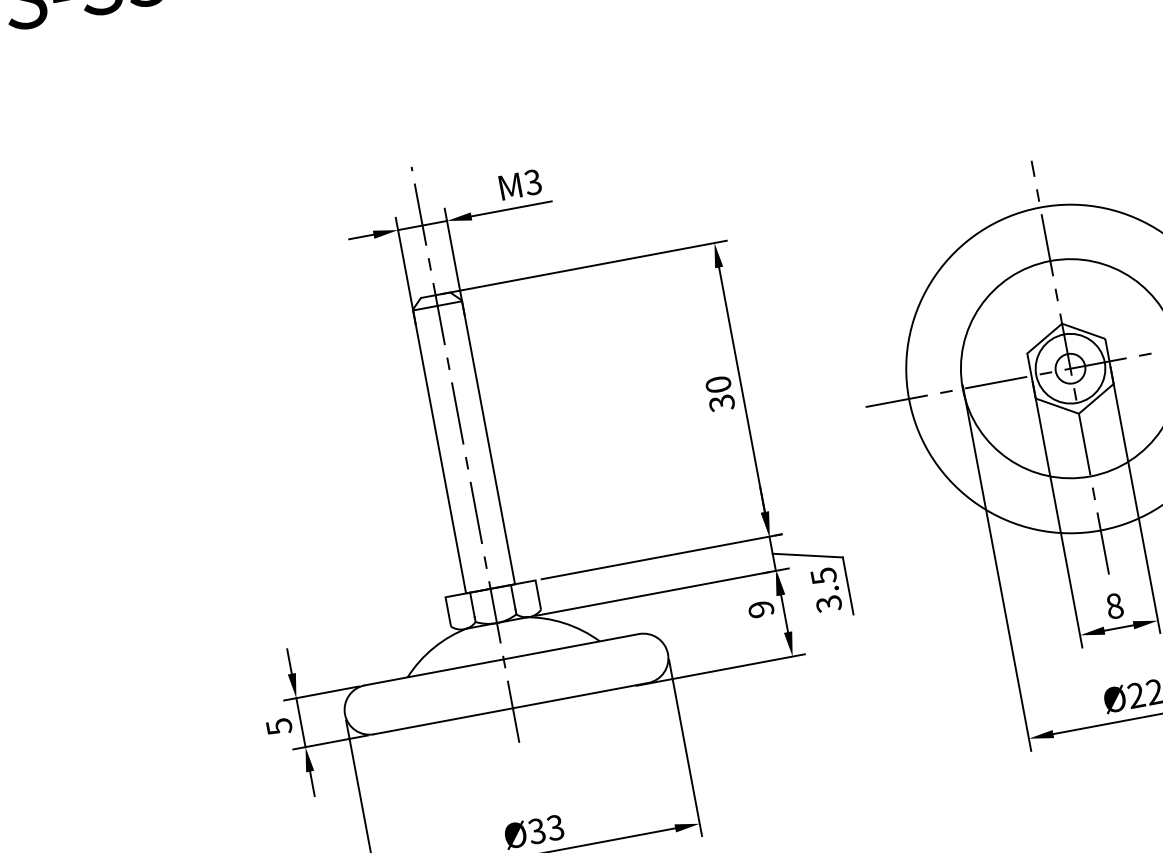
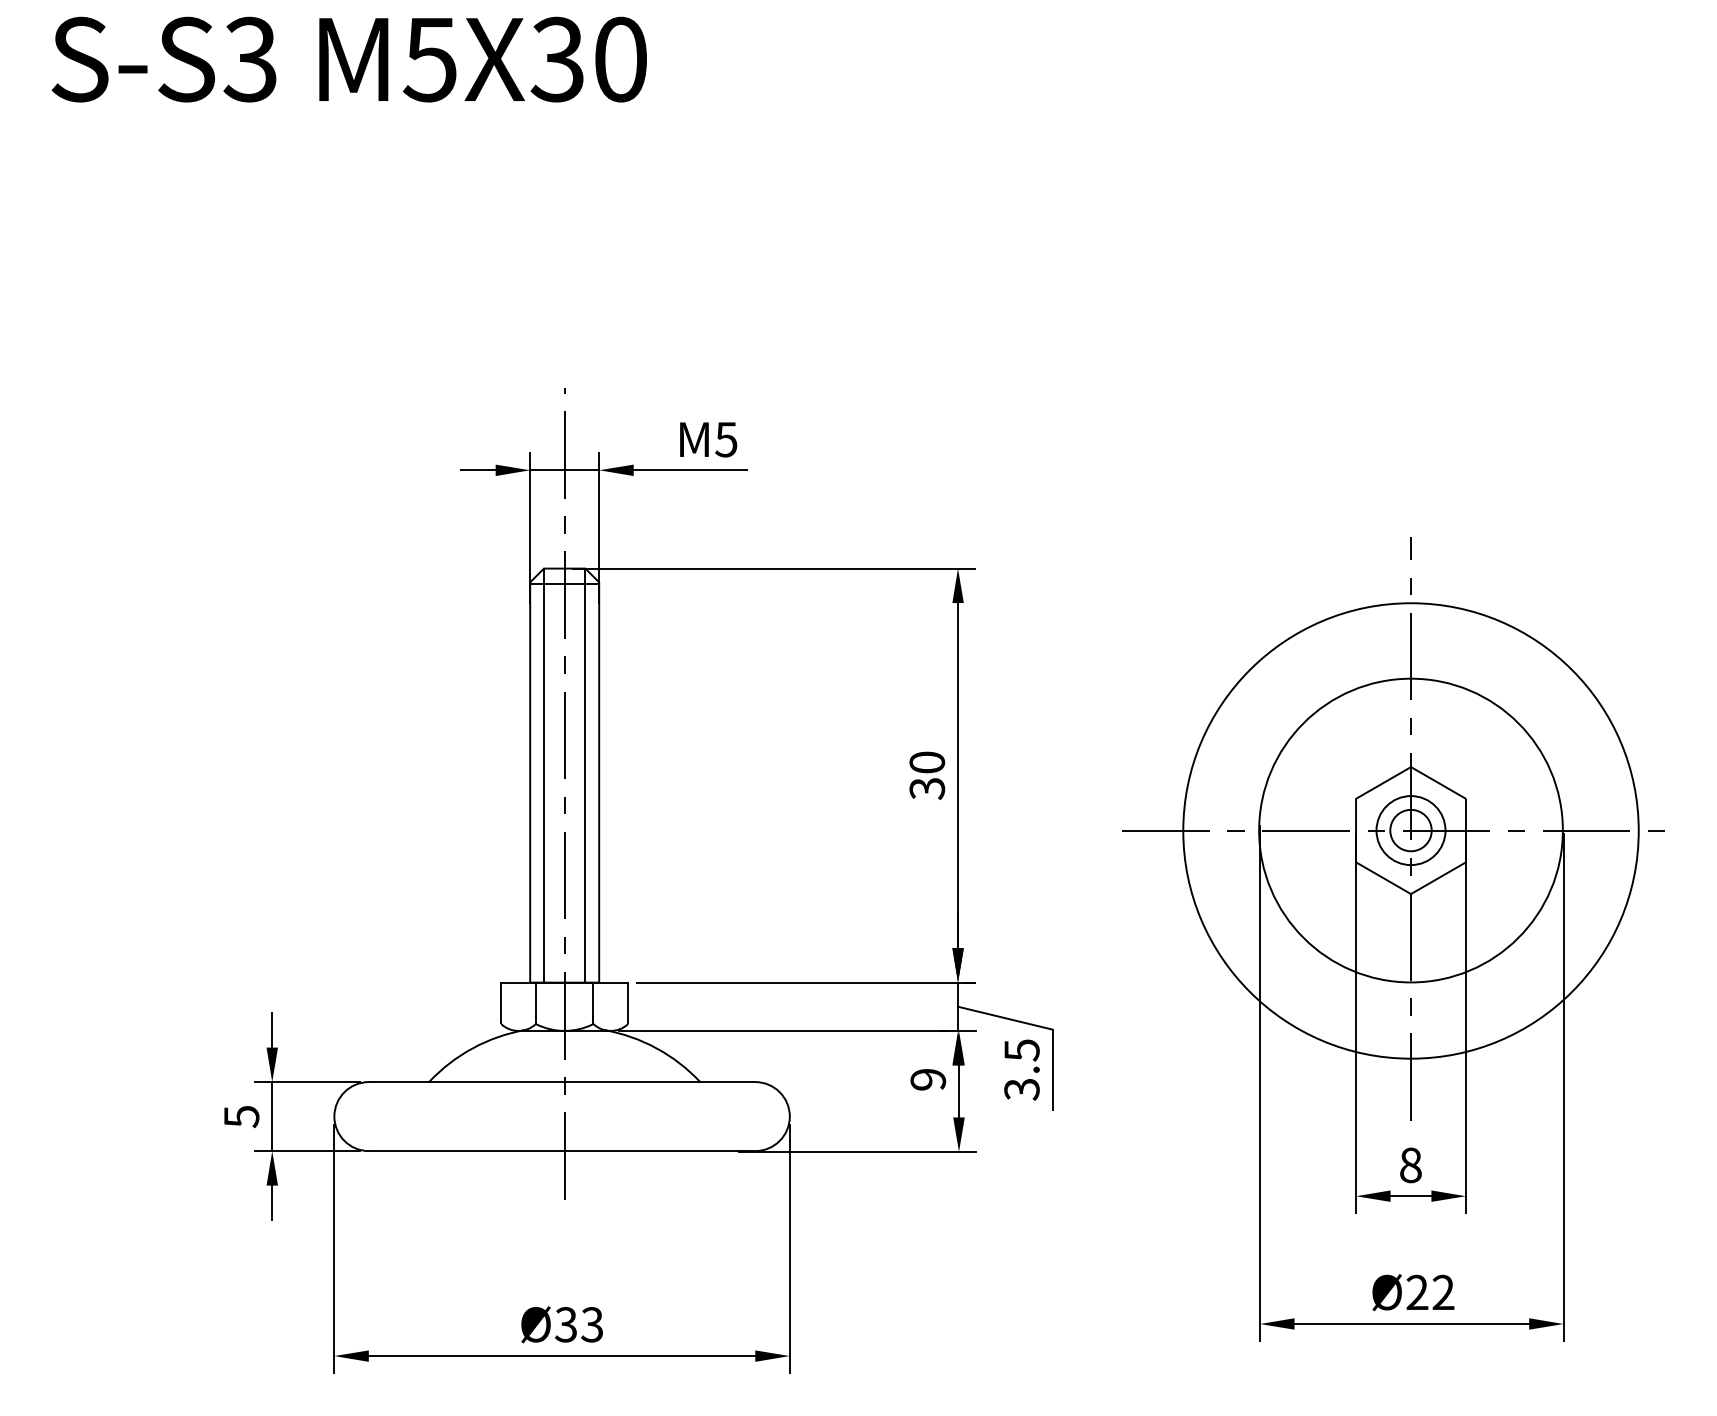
text: (533, 182) -> (726, 439), 3 -> 5
circle: (1070, 368) -> (1410, 830), size x0.71
line: (477, 439) -> (585, 775), added
line: (448, 444) -> (543, 775), added

